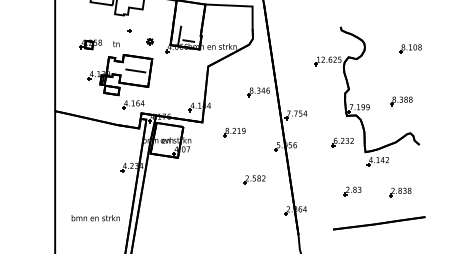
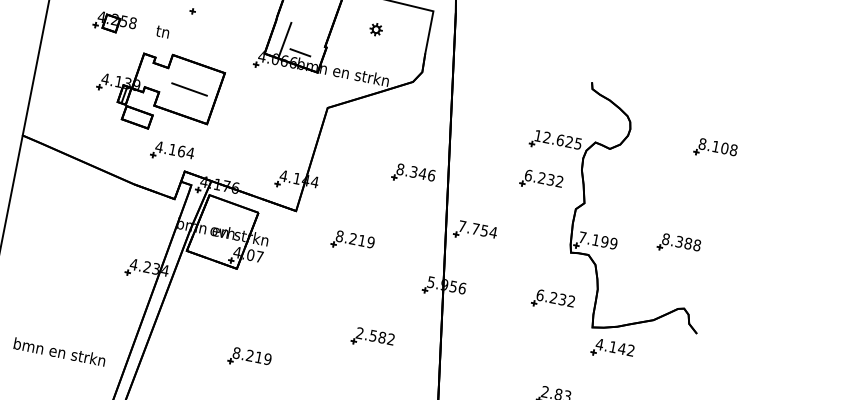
part: (149, 41) -> (375, 29), moved
part: (324, 82) -> (540, 181), added
part: (193, 202) -> (249, 358), added

